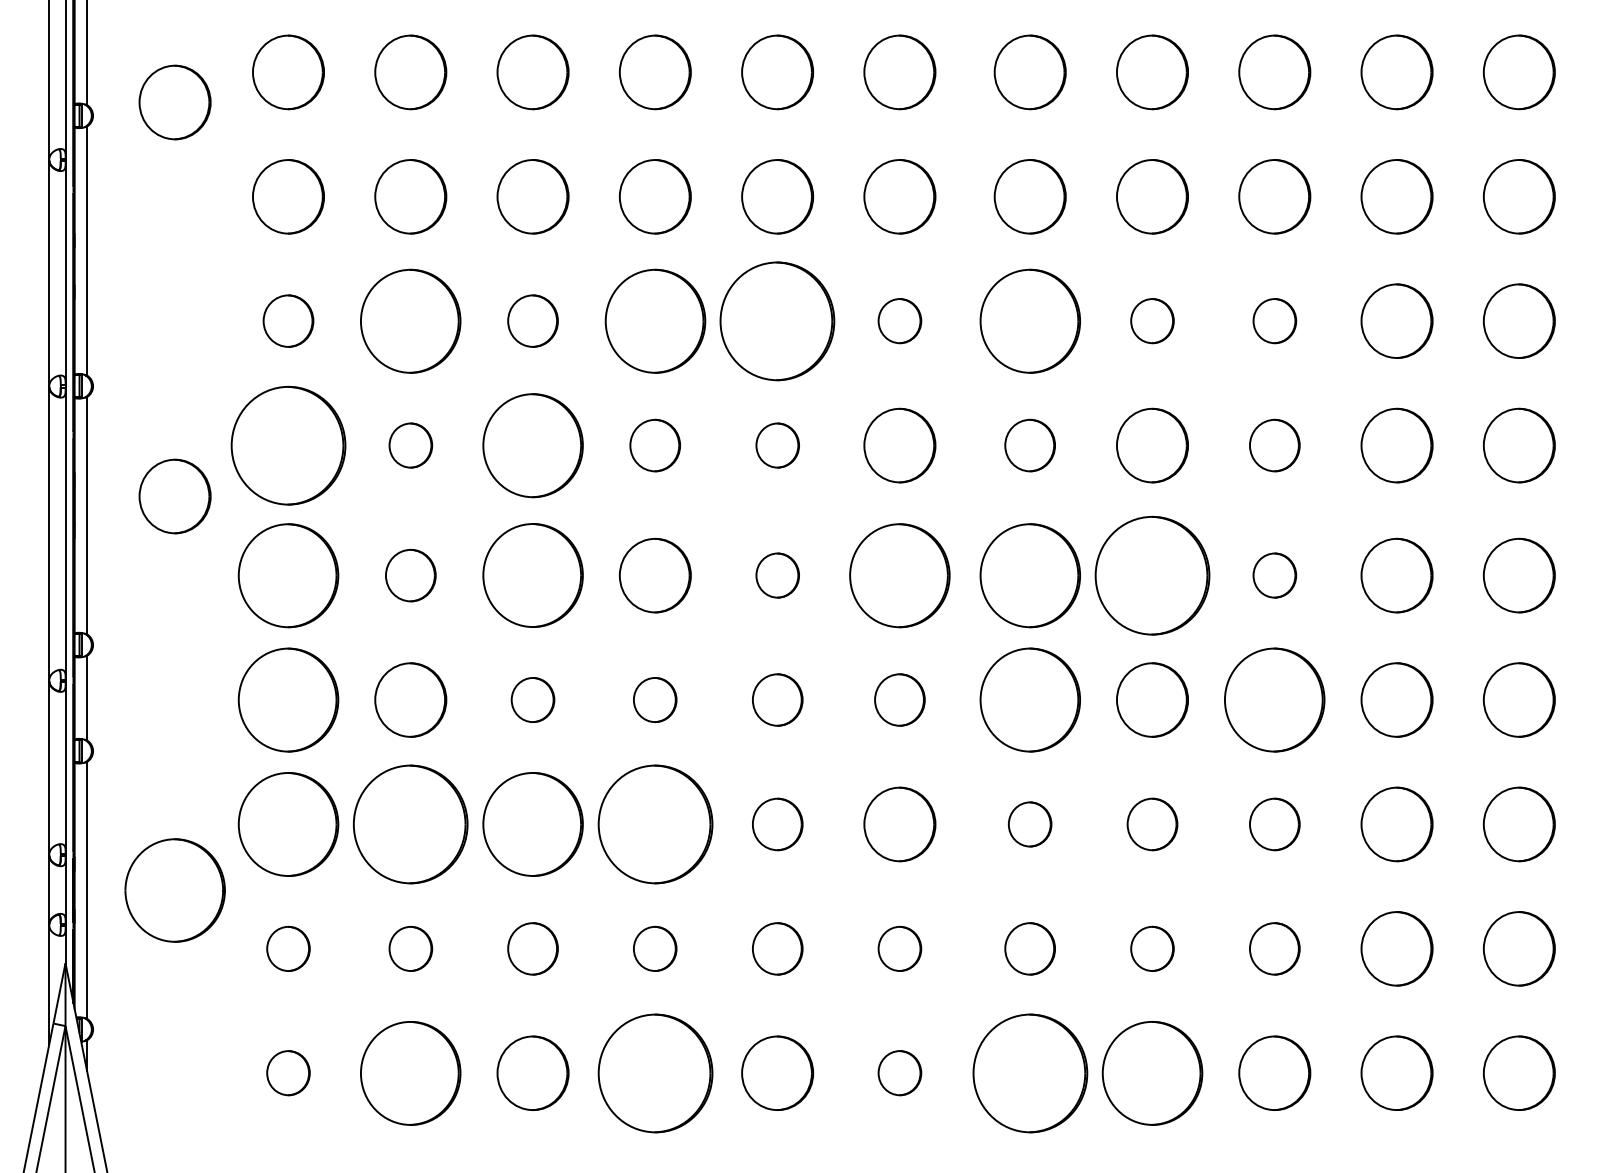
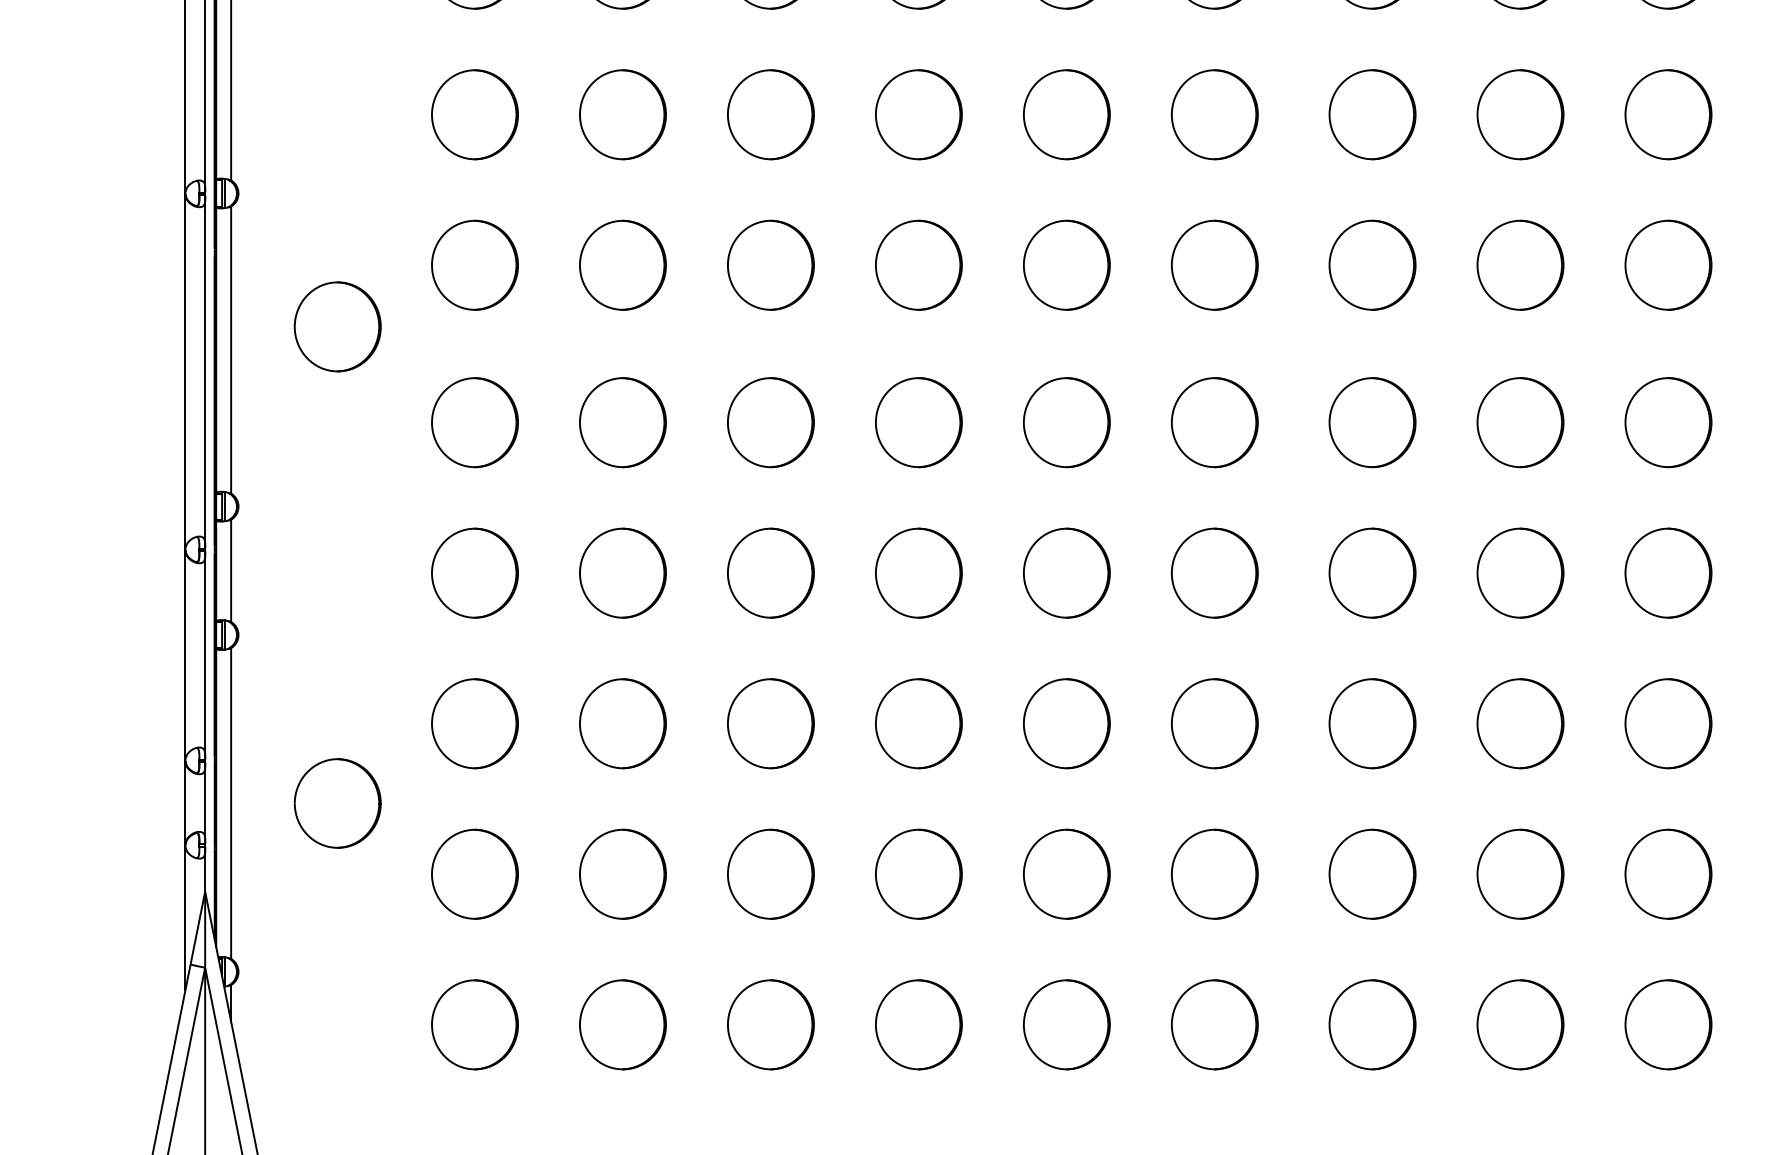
part: (288, 320) -> (474, 113), size x1.43
part: (410, 320) -> (622, 113), size x0.71
part: (532, 320) -> (770, 113), size x1.43
part: (654, 320) -> (917, 113), size x0.71
part: (777, 320) -> (1066, 113), size x0.62
part: (899, 320) -> (1214, 113), size x1.67
part: (1029, 320) -> (1371, 113), size x0.71
part: (1152, 320) -> (1520, 113), size x1.67
part: (1274, 320) -> (1668, 113), size x1.67
part: (288, 445) -> (474, 265), size x0.62
part: (410, 445) -> (622, 265), size x1.67
part: (532, 445) -> (770, 265), size x0.71
part: (654, 445) -> (917, 265), size x1.43
part: (777, 445) -> (1066, 265), size x1.67
part: (1029, 445) -> (1371, 265), size x1.43
part: (1274, 445) -> (1668, 265), size x1.43
part: (288, 575) -> (474, 422), size x0.71
part: (410, 575) -> (622, 422), size x1.43
part: (532, 575) -> (770, 422), size x0.71
part: (777, 575) -> (1066, 422), size x1.67
part: (899, 575) -> (1214, 422), size x0.71
part: (1029, 575) -> (1371, 422), size x0.71
part: (1152, 575) -> (1520, 422), size x0.62
part: (1274, 575) -> (1668, 422), size x1.67
part: (288, 699) -> (474, 572), size x0.71
part: (532, 699) -> (770, 572), size x1.67
part: (654, 699) -> (917, 572), size x1.67
part: (777, 699) -> (1066, 572), size x1.43
part: (899, 699) -> (1214, 572), size x1.43
part: (1029, 699) -> (1371, 572), size x0.71
part: (1274, 699) -> (1668, 572), size x0.71
part: (288, 824) -> (474, 723), size x0.71
part: (410, 824) -> (622, 723), size x0.62
part: (532, 824) -> (770, 723), size x0.71
part: (654, 824) -> (917, 723), size x0.62
part: (777, 824) -> (1066, 723), size x1.43
part: (1029, 824) -> (1371, 723), size x1.67
part: (1152, 824) -> (1520, 723), size x1.43
part: (1274, 824) -> (1668, 723), size x1.43
part: (174, 889) -> (337, 802), size x0.71
part: (288, 948) -> (474, 873), size x1.67
part: (410, 948) -> (622, 873), size x1.67
part: (532, 948) -> (770, 873), size x1.43
part: (654, 948) -> (917, 873), size x1.67
part: (777, 948) -> (1066, 873), size x1.43
part: (899, 948) -> (1214, 873), size x1.67
part: (1029, 948) -> (1371, 873), size x1.43
part: (1152, 948) -> (1520, 873), size x1.67
part: (1274, 948) -> (1668, 873), size x1.43
part: (288, 1072) -> (474, 1023), size x1.67
part: (410, 1072) -> (622, 1023), size x0.71
part: (654, 1072) -> (917, 1023), size x0.62
part: (899, 1072) -> (1214, 1023), size x1.67
part: (1029, 1072) -> (1371, 1023), size x0.62
part: (1152, 1072) -> (1520, 1023), size x0.71

